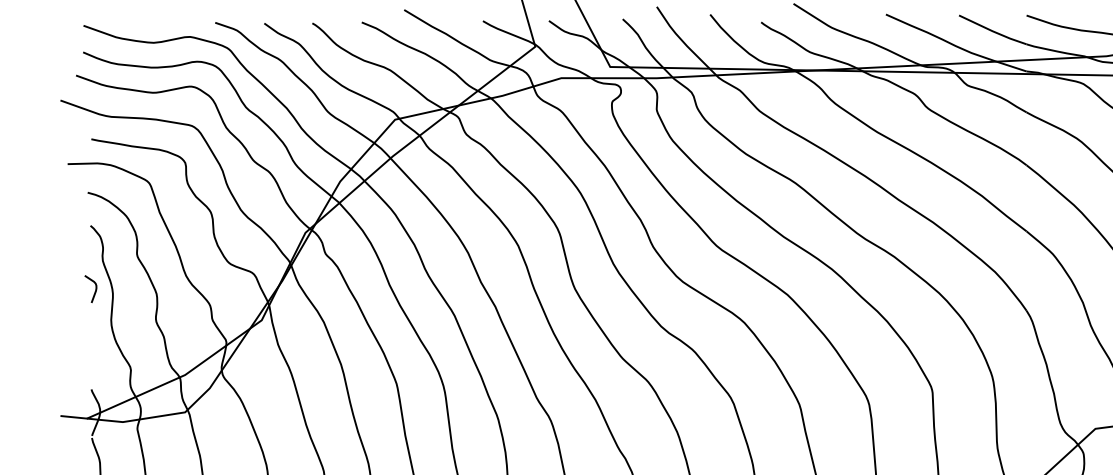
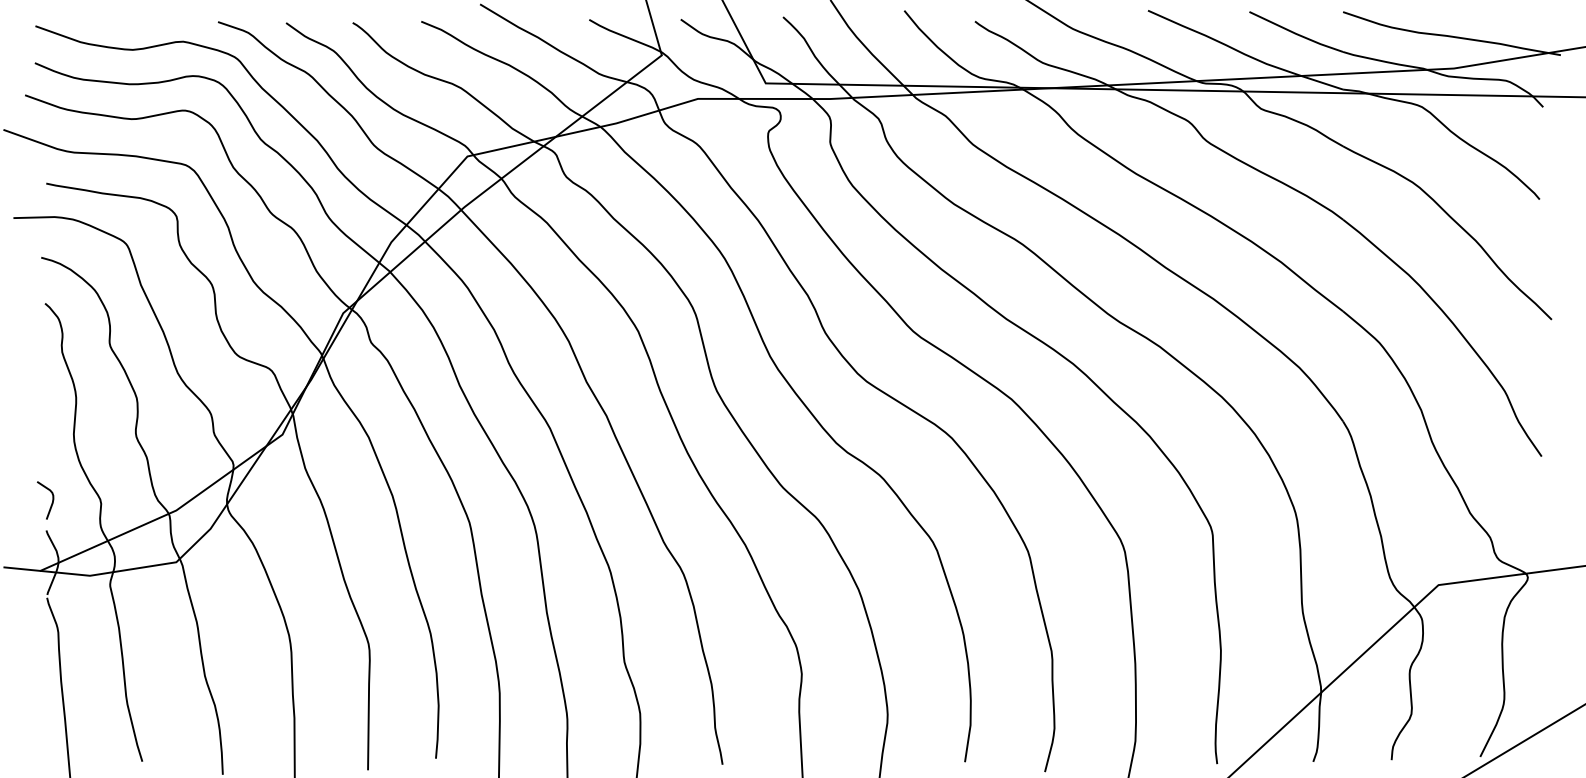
curve: (95, 290) -> (51, 502), moved

